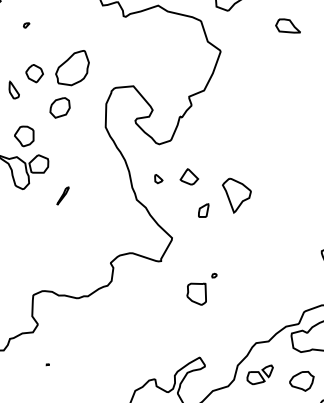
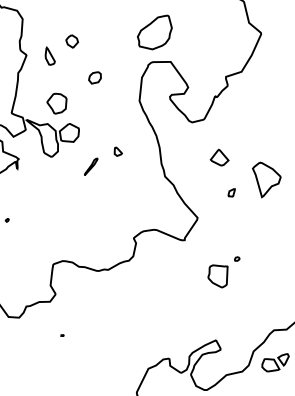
part: (72, 68) -> (154, 32), moved
part: (34, 73) -> (72, 41), size x0.7
part: (59, 107) -> (94, 77), size x0.6
part: (158, 179) -> (118, 152), moved
part: (203, 210) -> (231, 192), size x0.6

